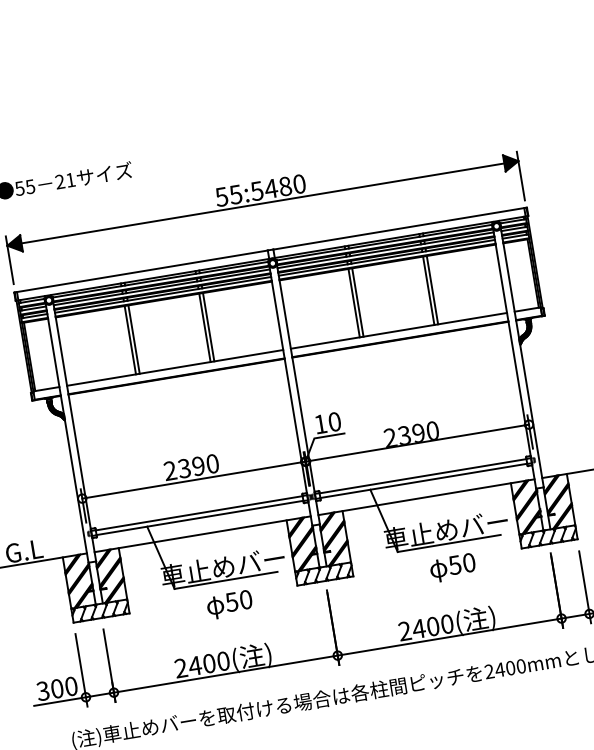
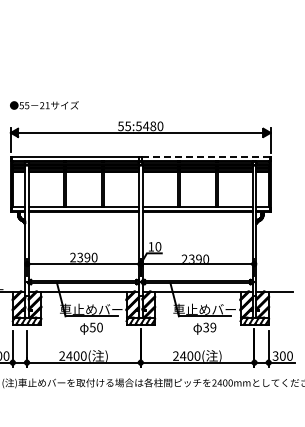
line: (399, 228) -> (206, 156), solid -> dashed
text: (461, 564) -> (209, 327), 50 -> 39

